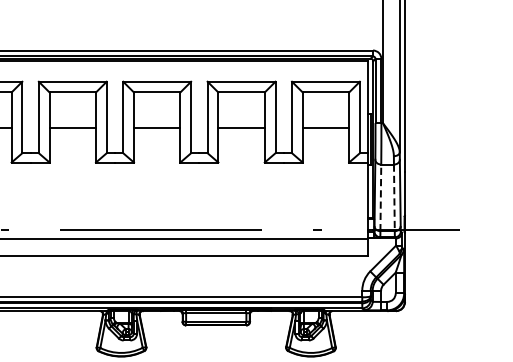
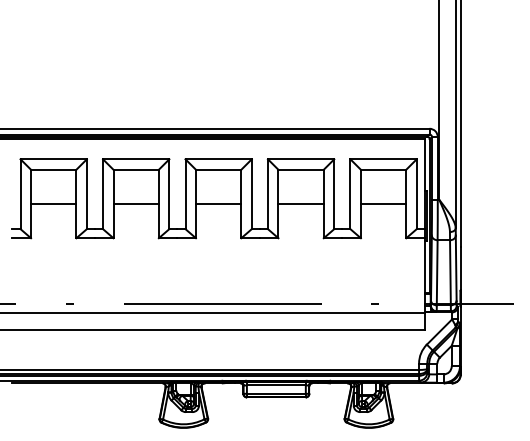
line: (381, 197) -> (437, 272), dashed -> solid
line: (394, 197) -> (450, 272), dashed -> solid

